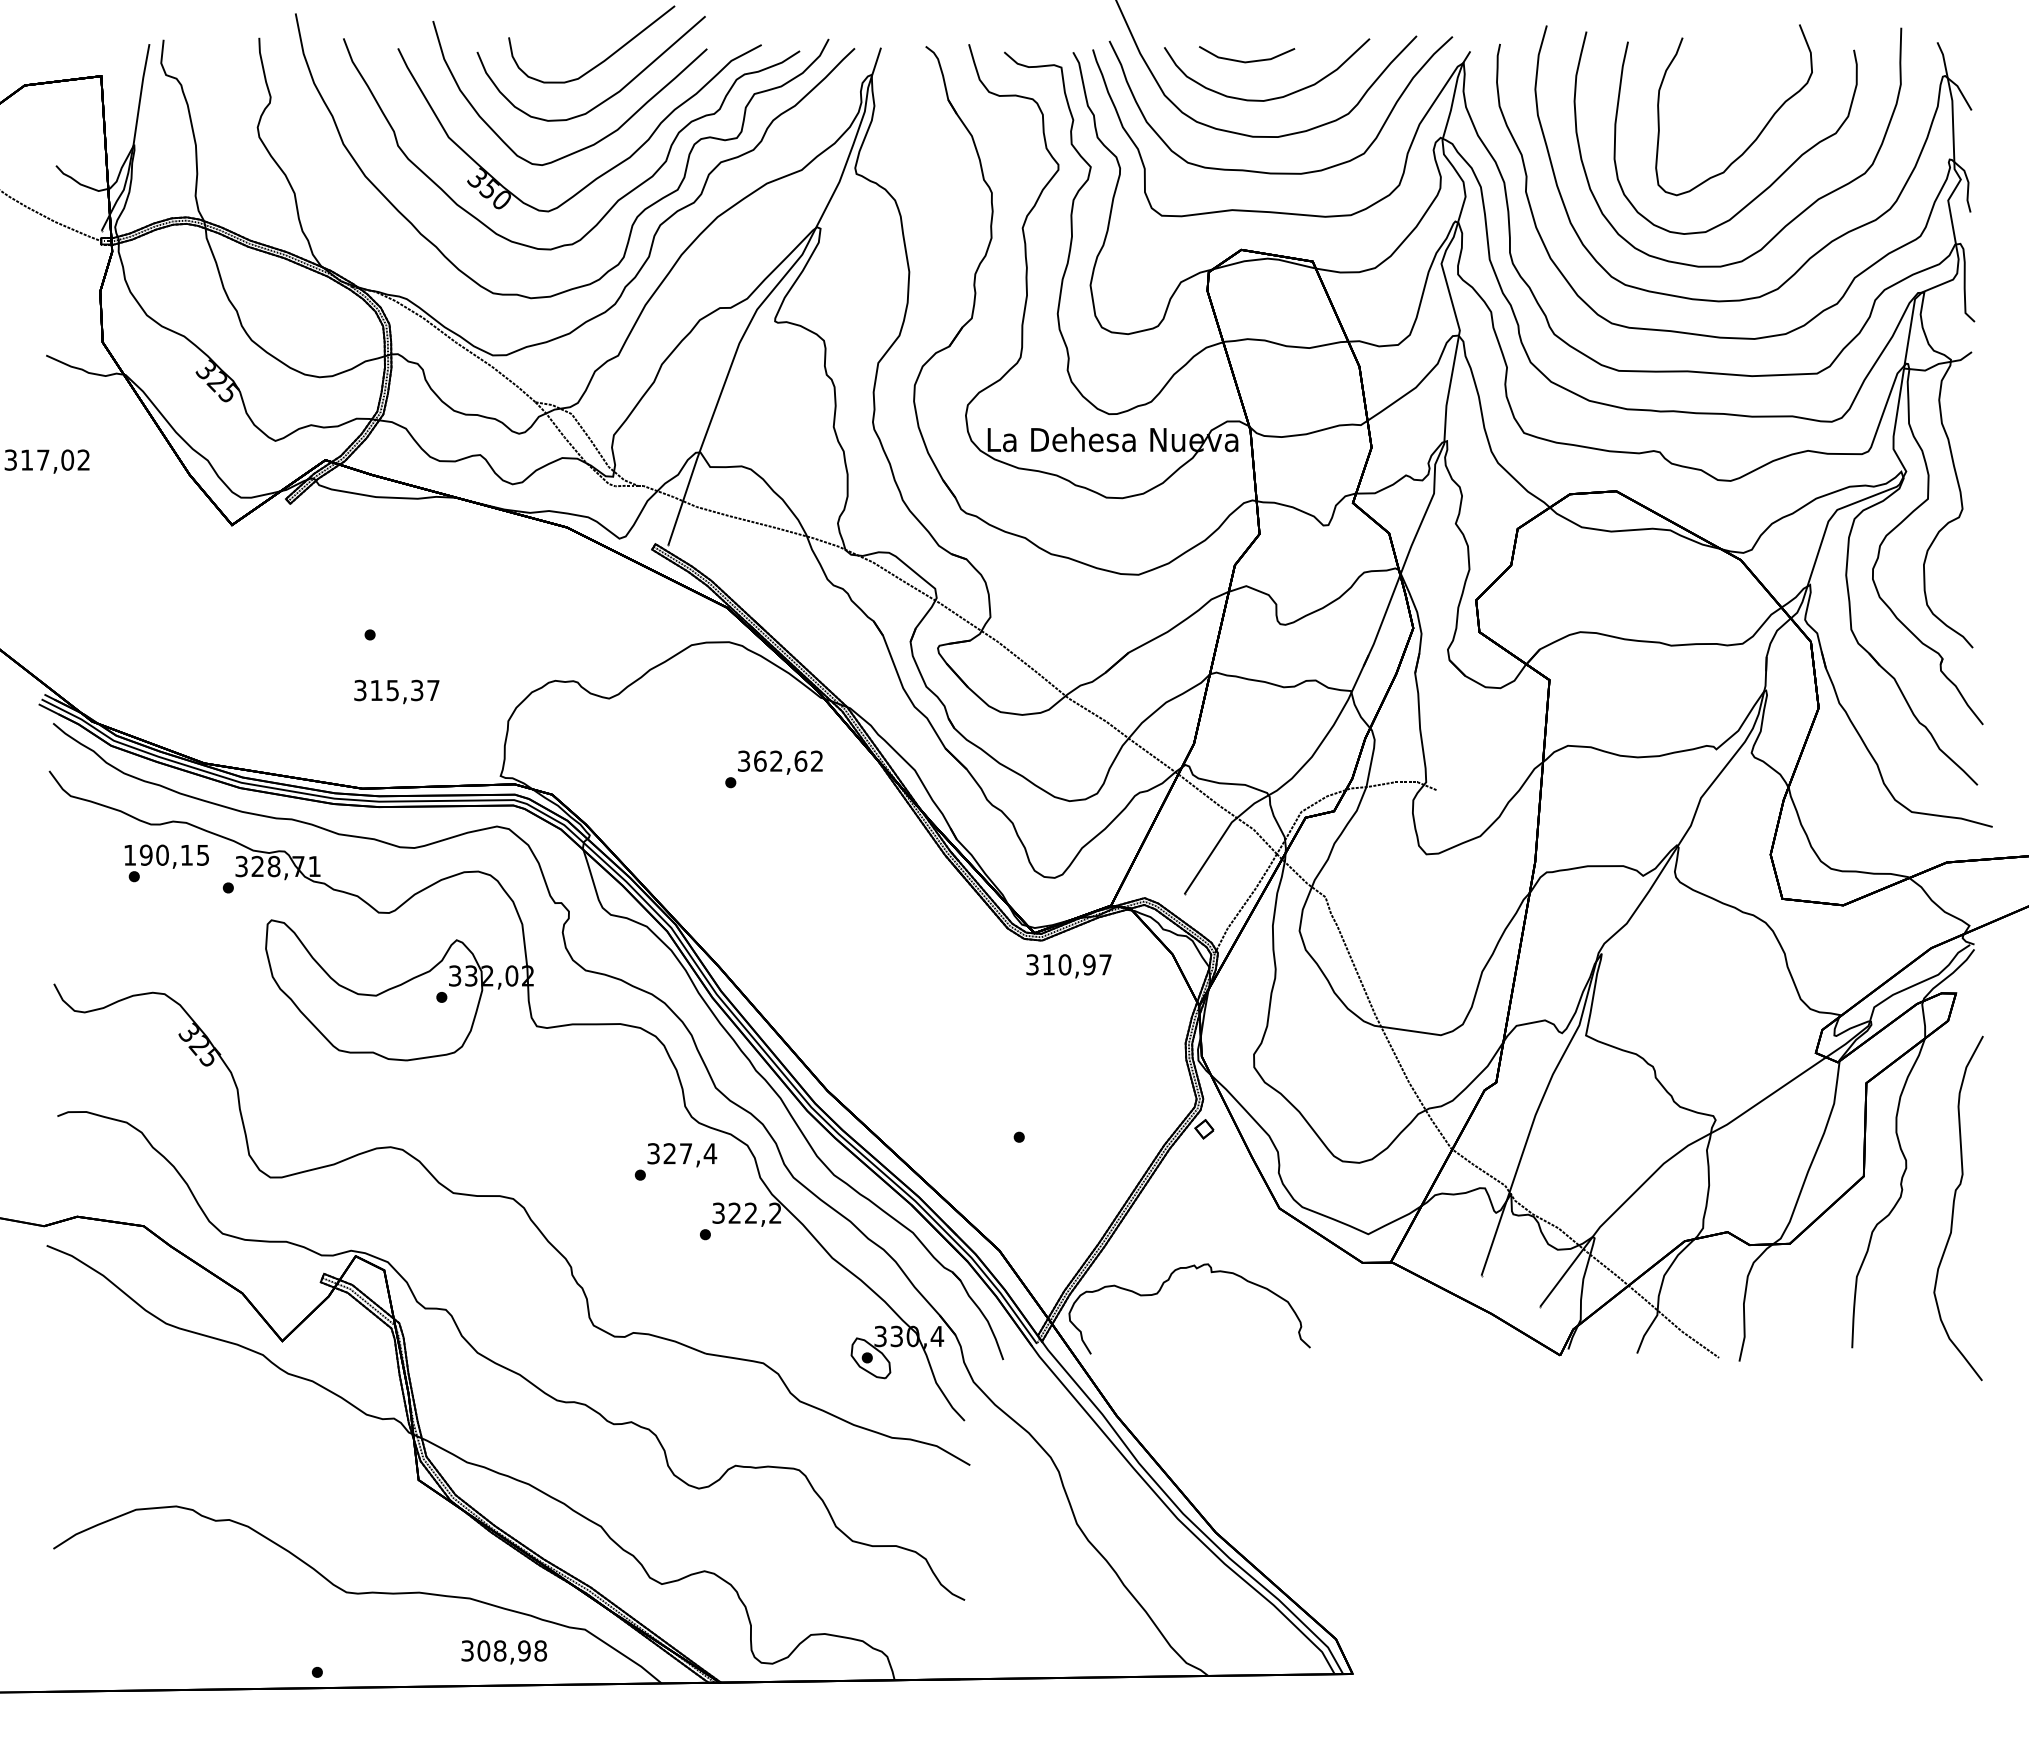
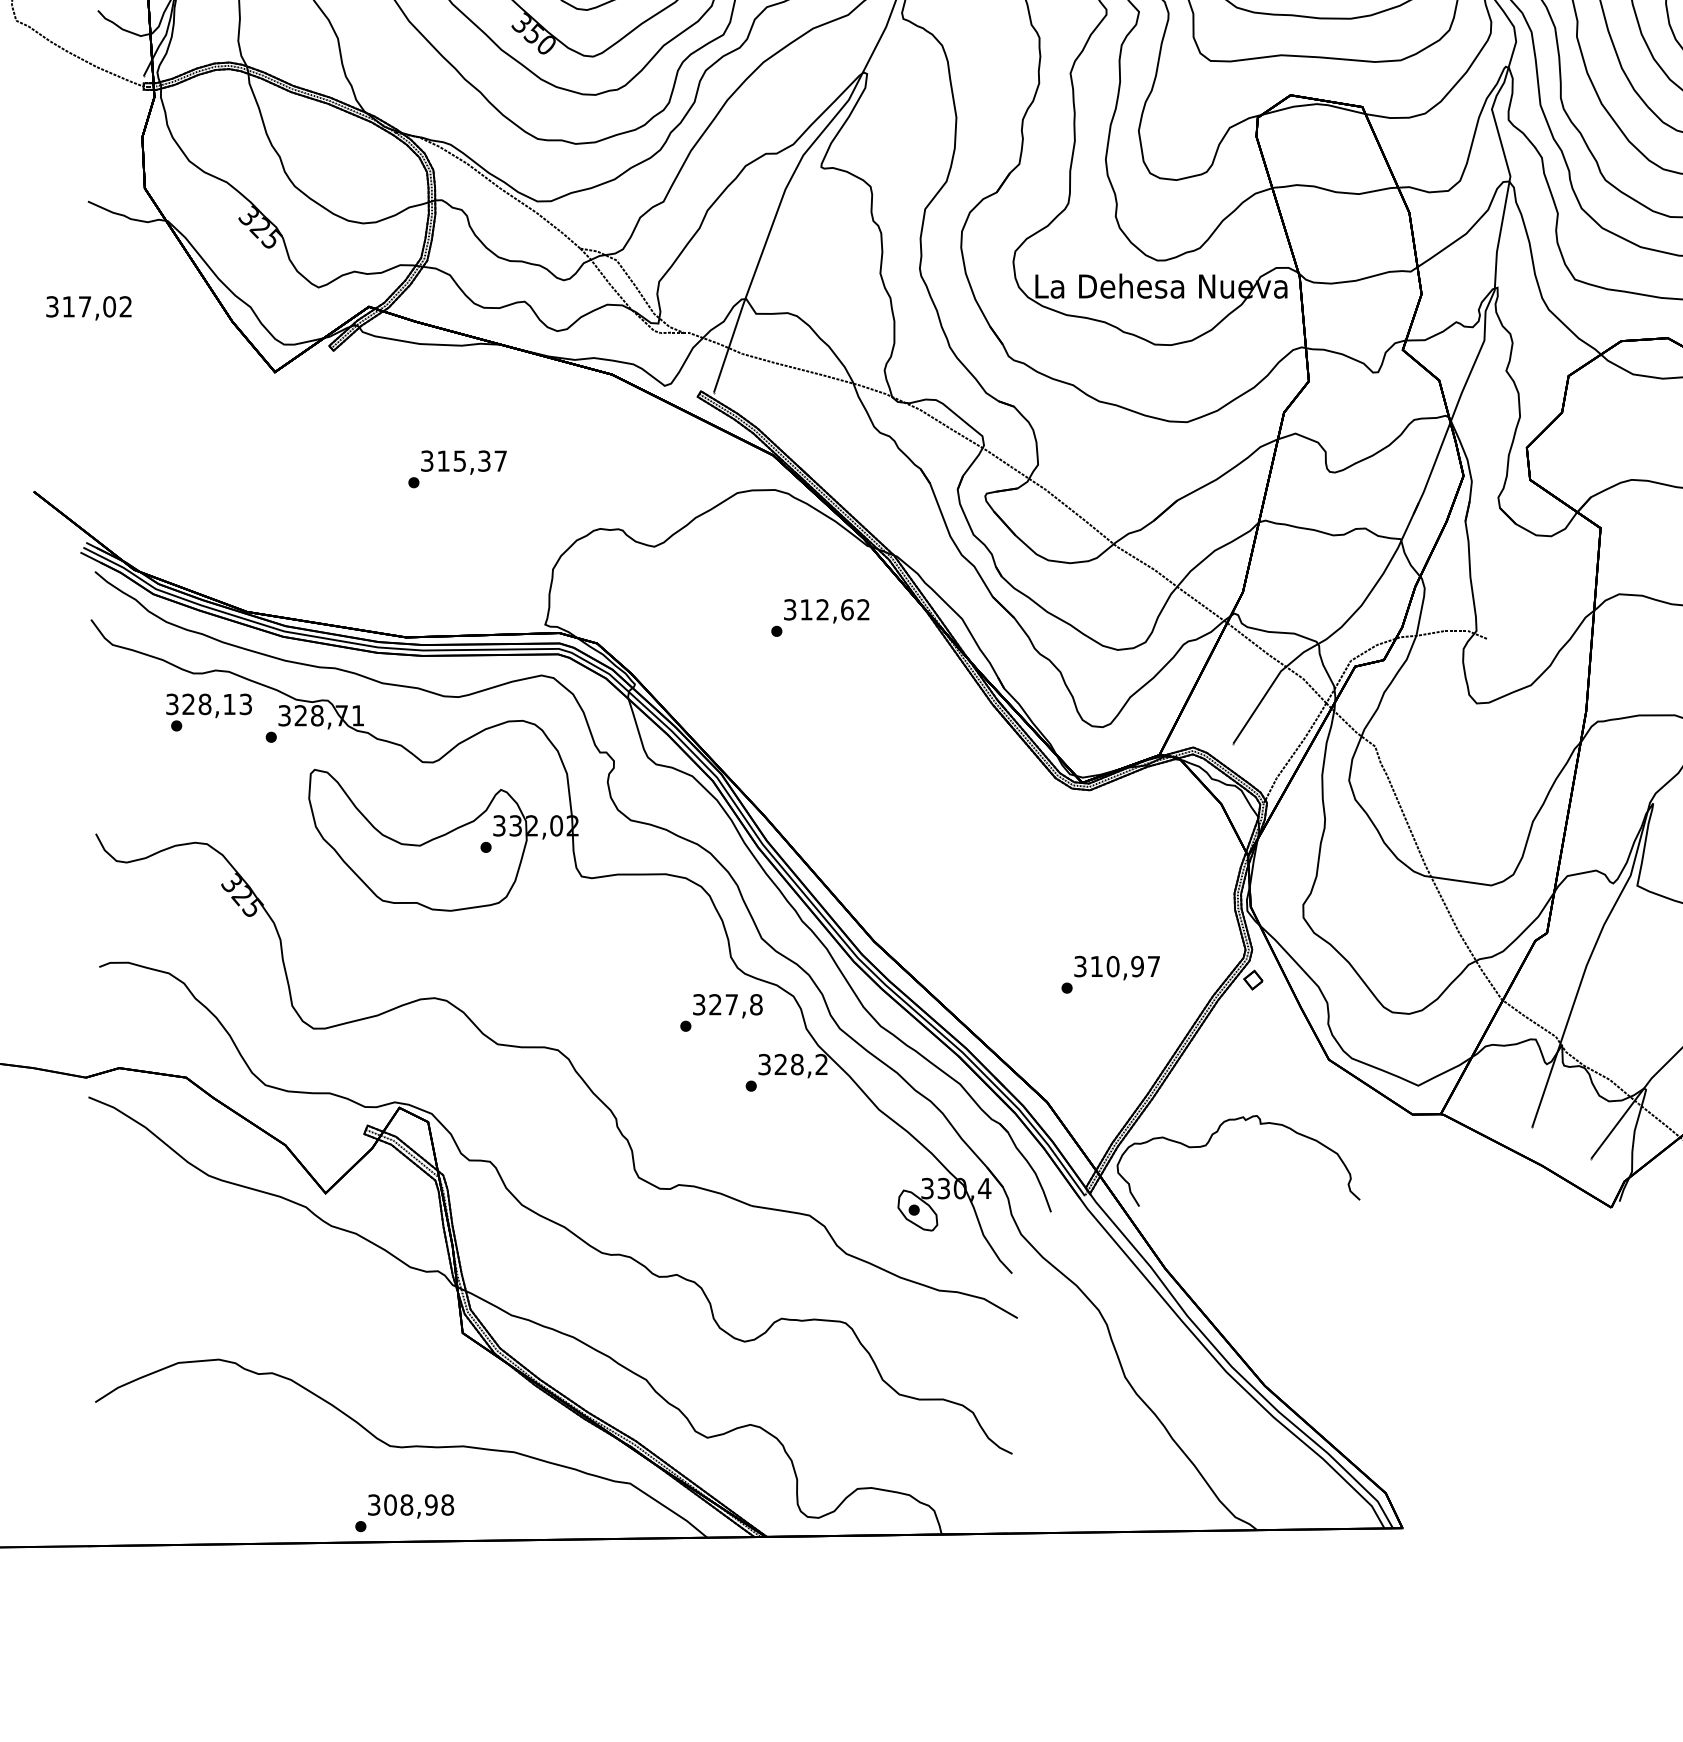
text: (396, 691) -> (463, 462), moved
text: (760, 760) -> (806, 609), 362,62 -> 312,62
text: (166, 854) -> (209, 703), 190,15 -> 328,13
text: (1068, 966) -> (1116, 968), moved
text: (710, 1153) -> (756, 1004), 327,4 -> 327,8
text: (750, 1212) -> (796, 1063), 322,2 -> 328,2
text: (504, 1652) -> (411, 1506), moved

